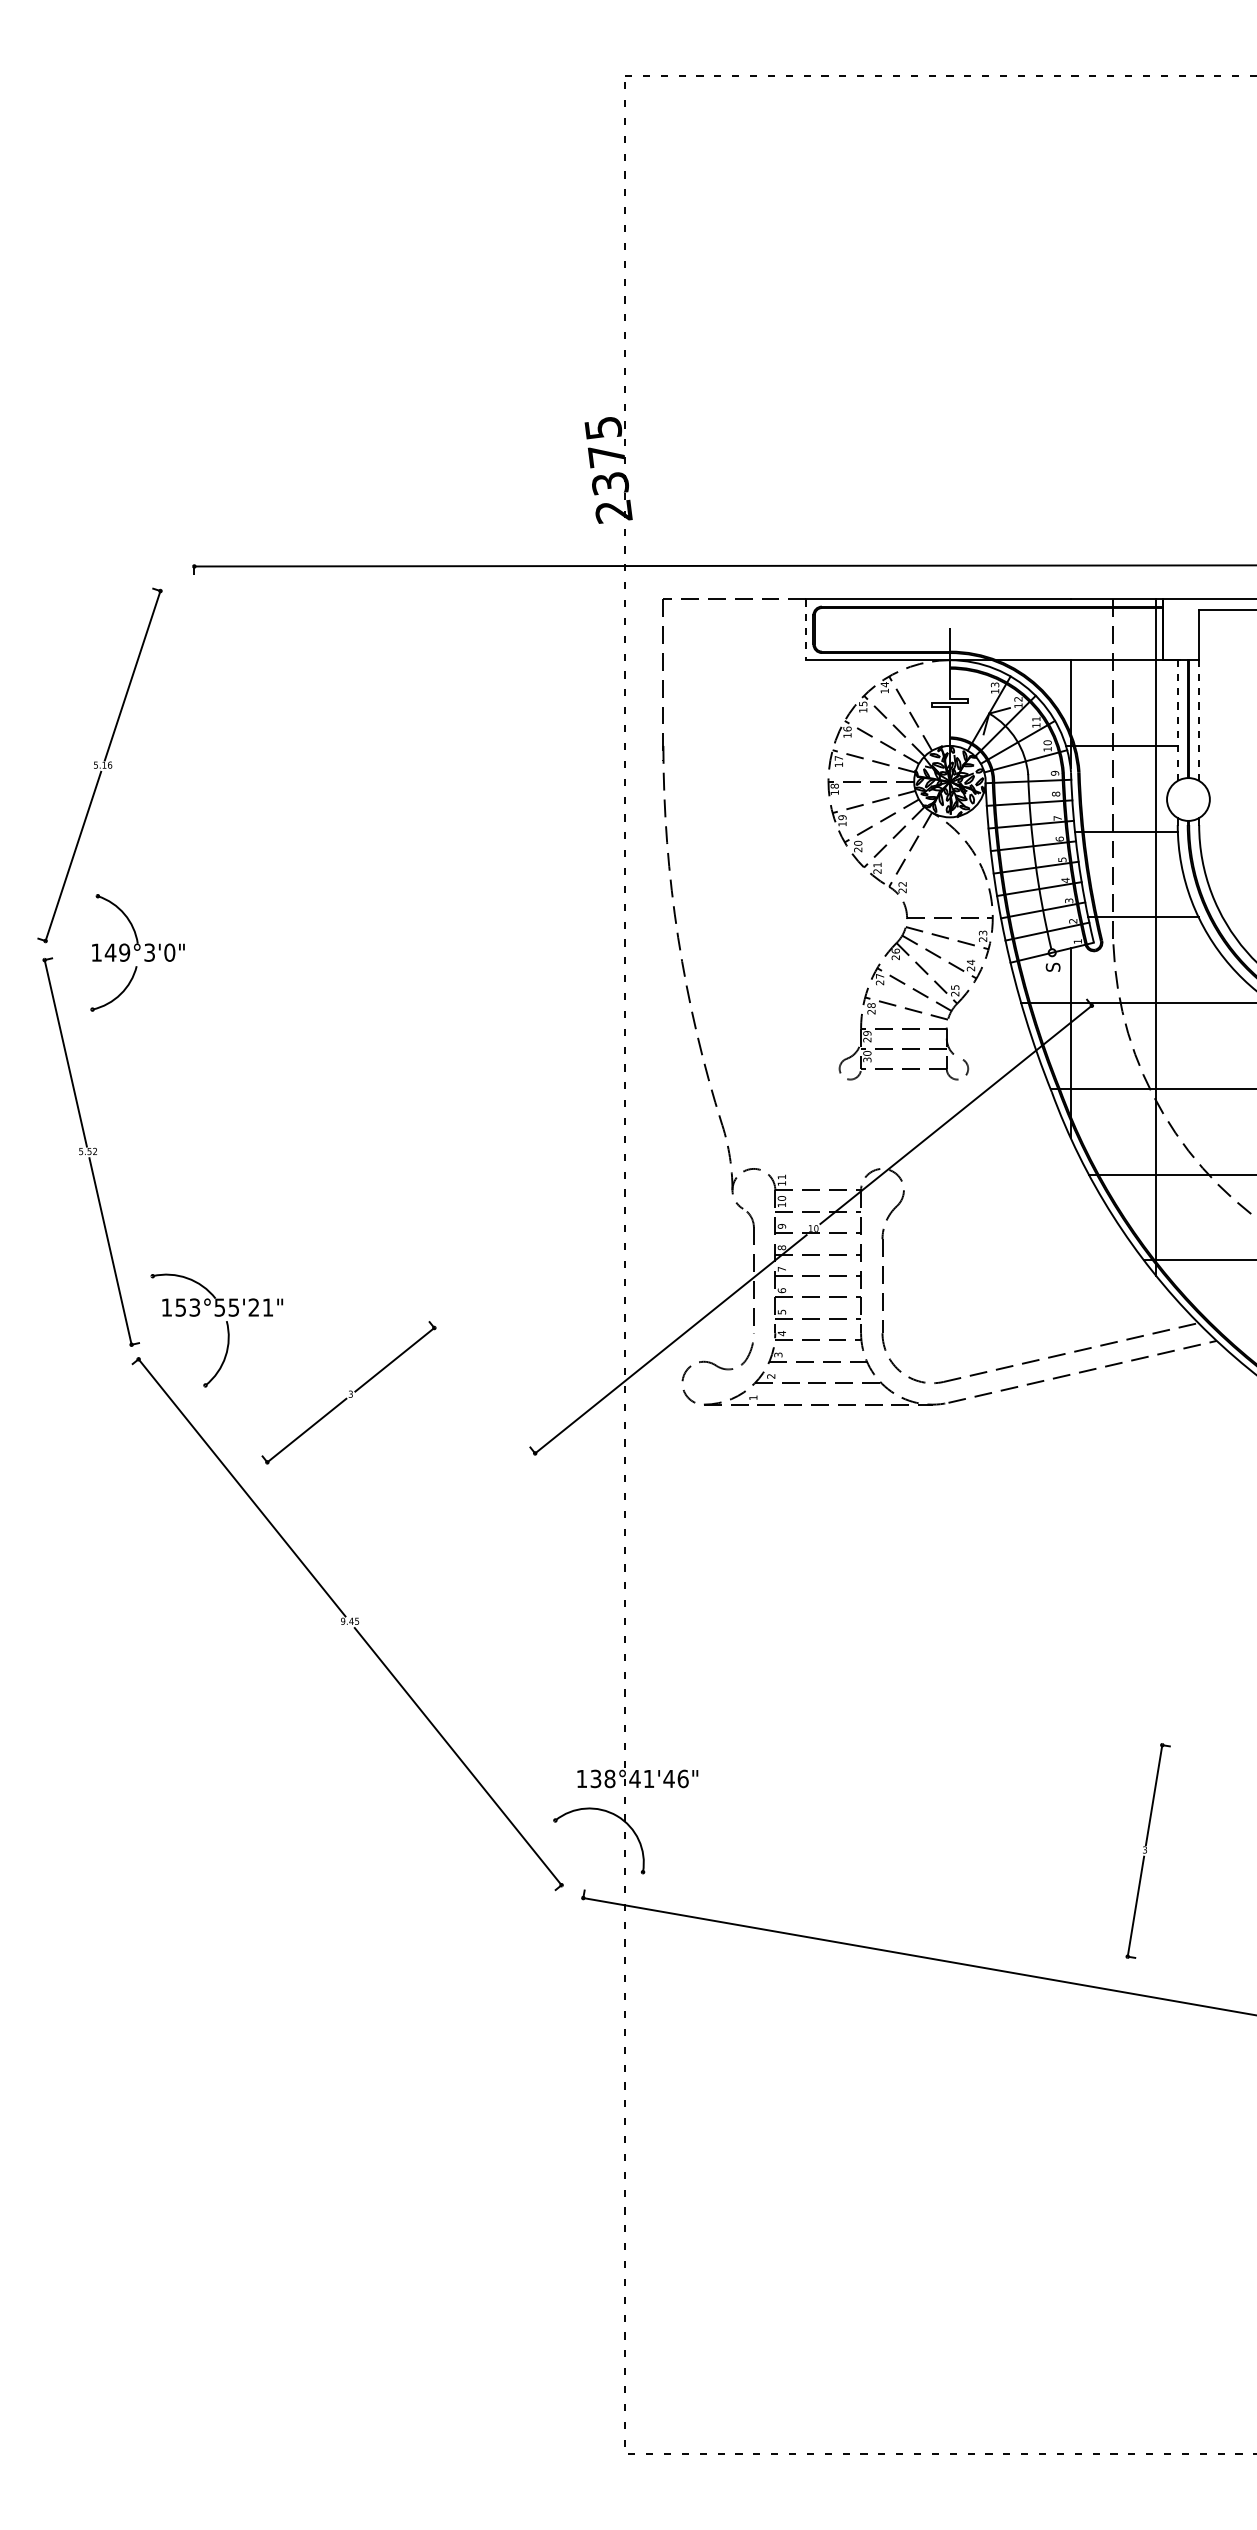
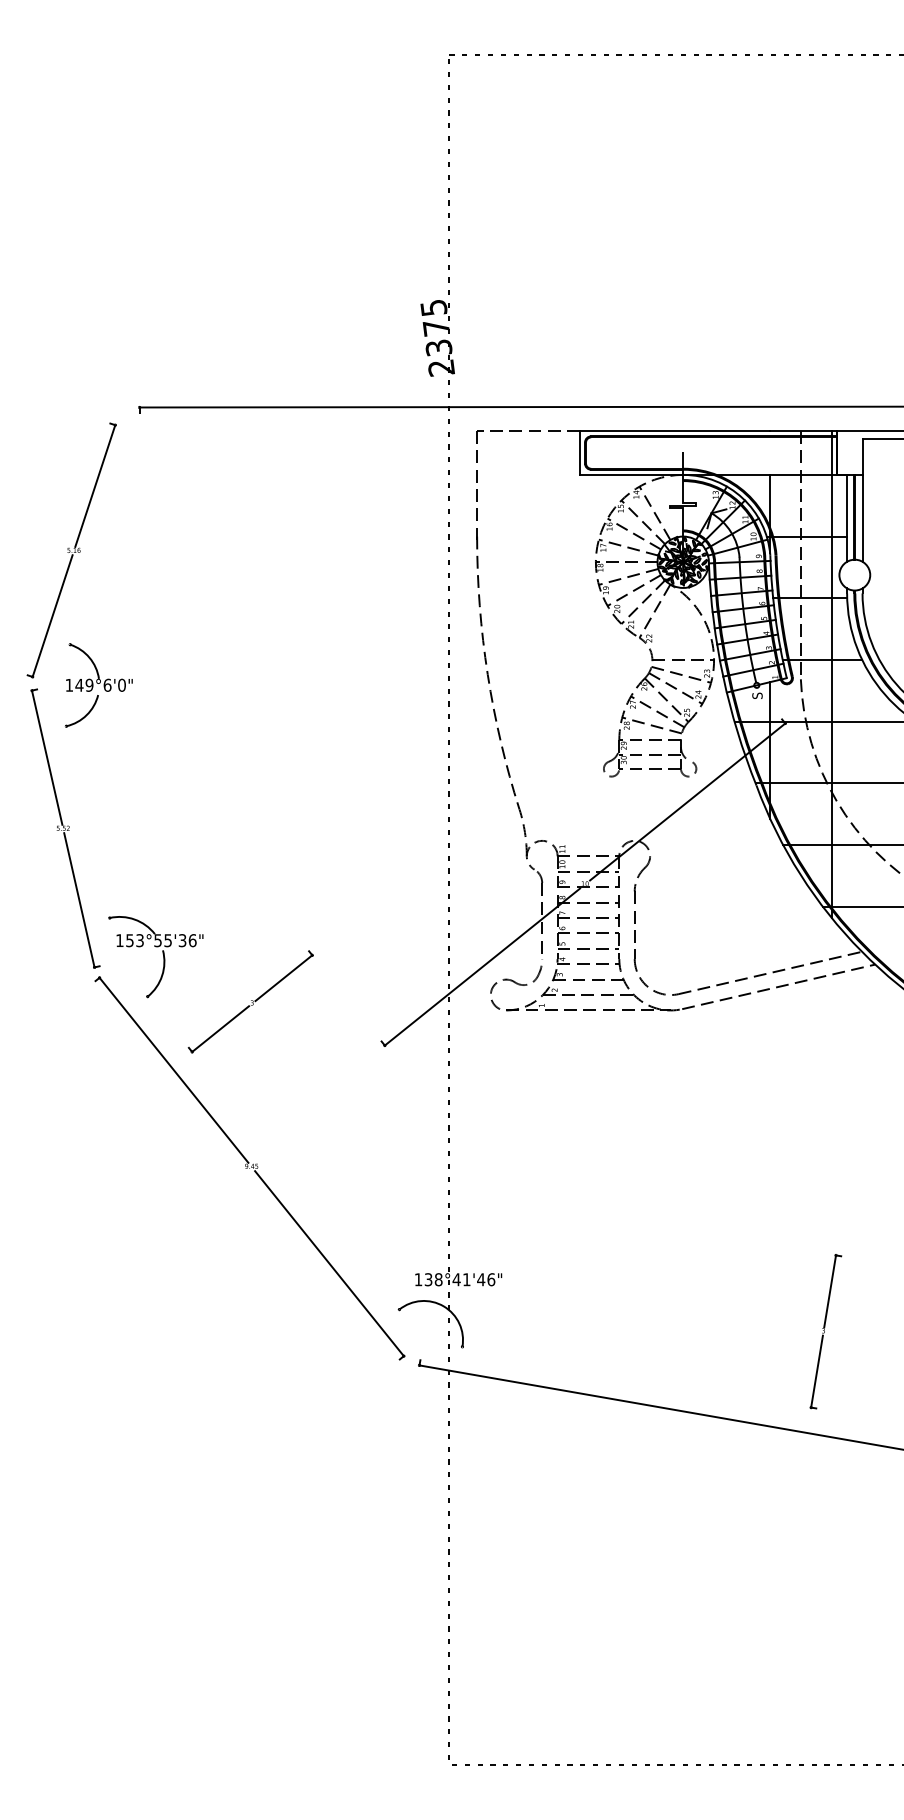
line: (806, 630) -> (580, 453), dashed -> solid
line: (1177, 720) -> (846, 518), dashed -> solid
line: (1199, 720) -> (862, 518), dashed -> solid
text: (149, 952) -> (107, 685), 149°3'0" -> 149°6'0"
text: (260, 1307) -> (187, 940), 153°55'21" -> 153°55'36"

